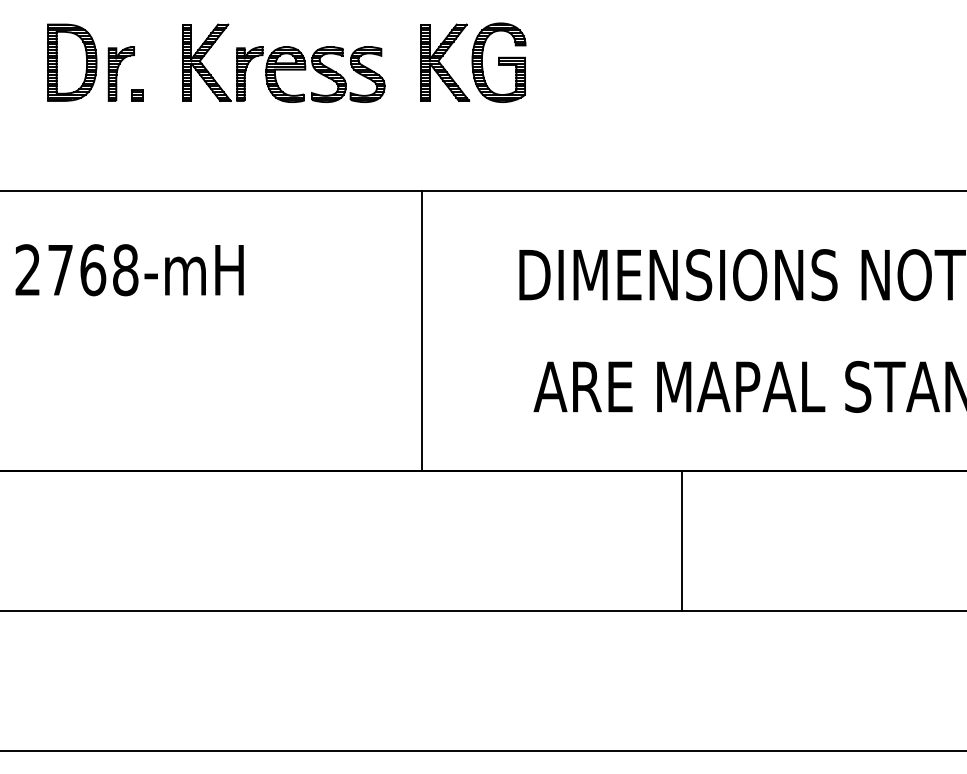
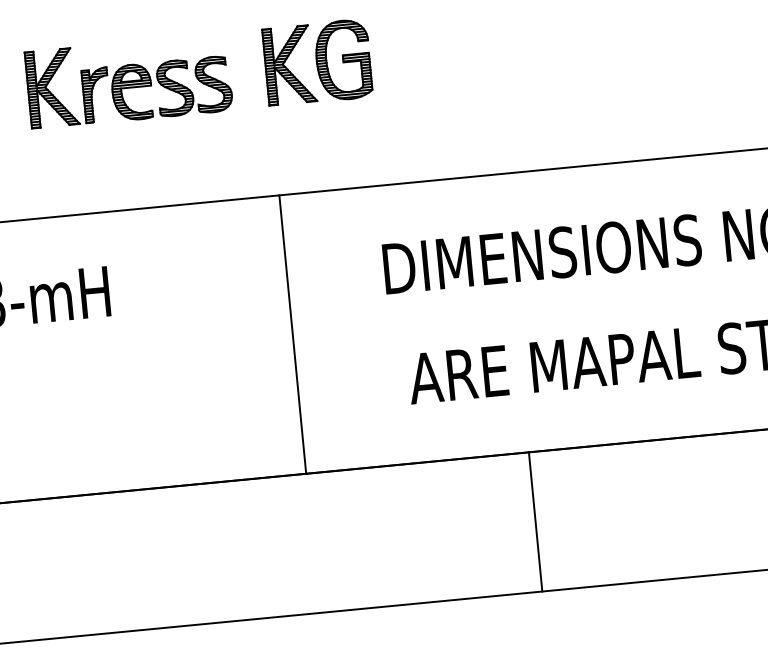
line: (682, 540) -> (535, 521), moved

